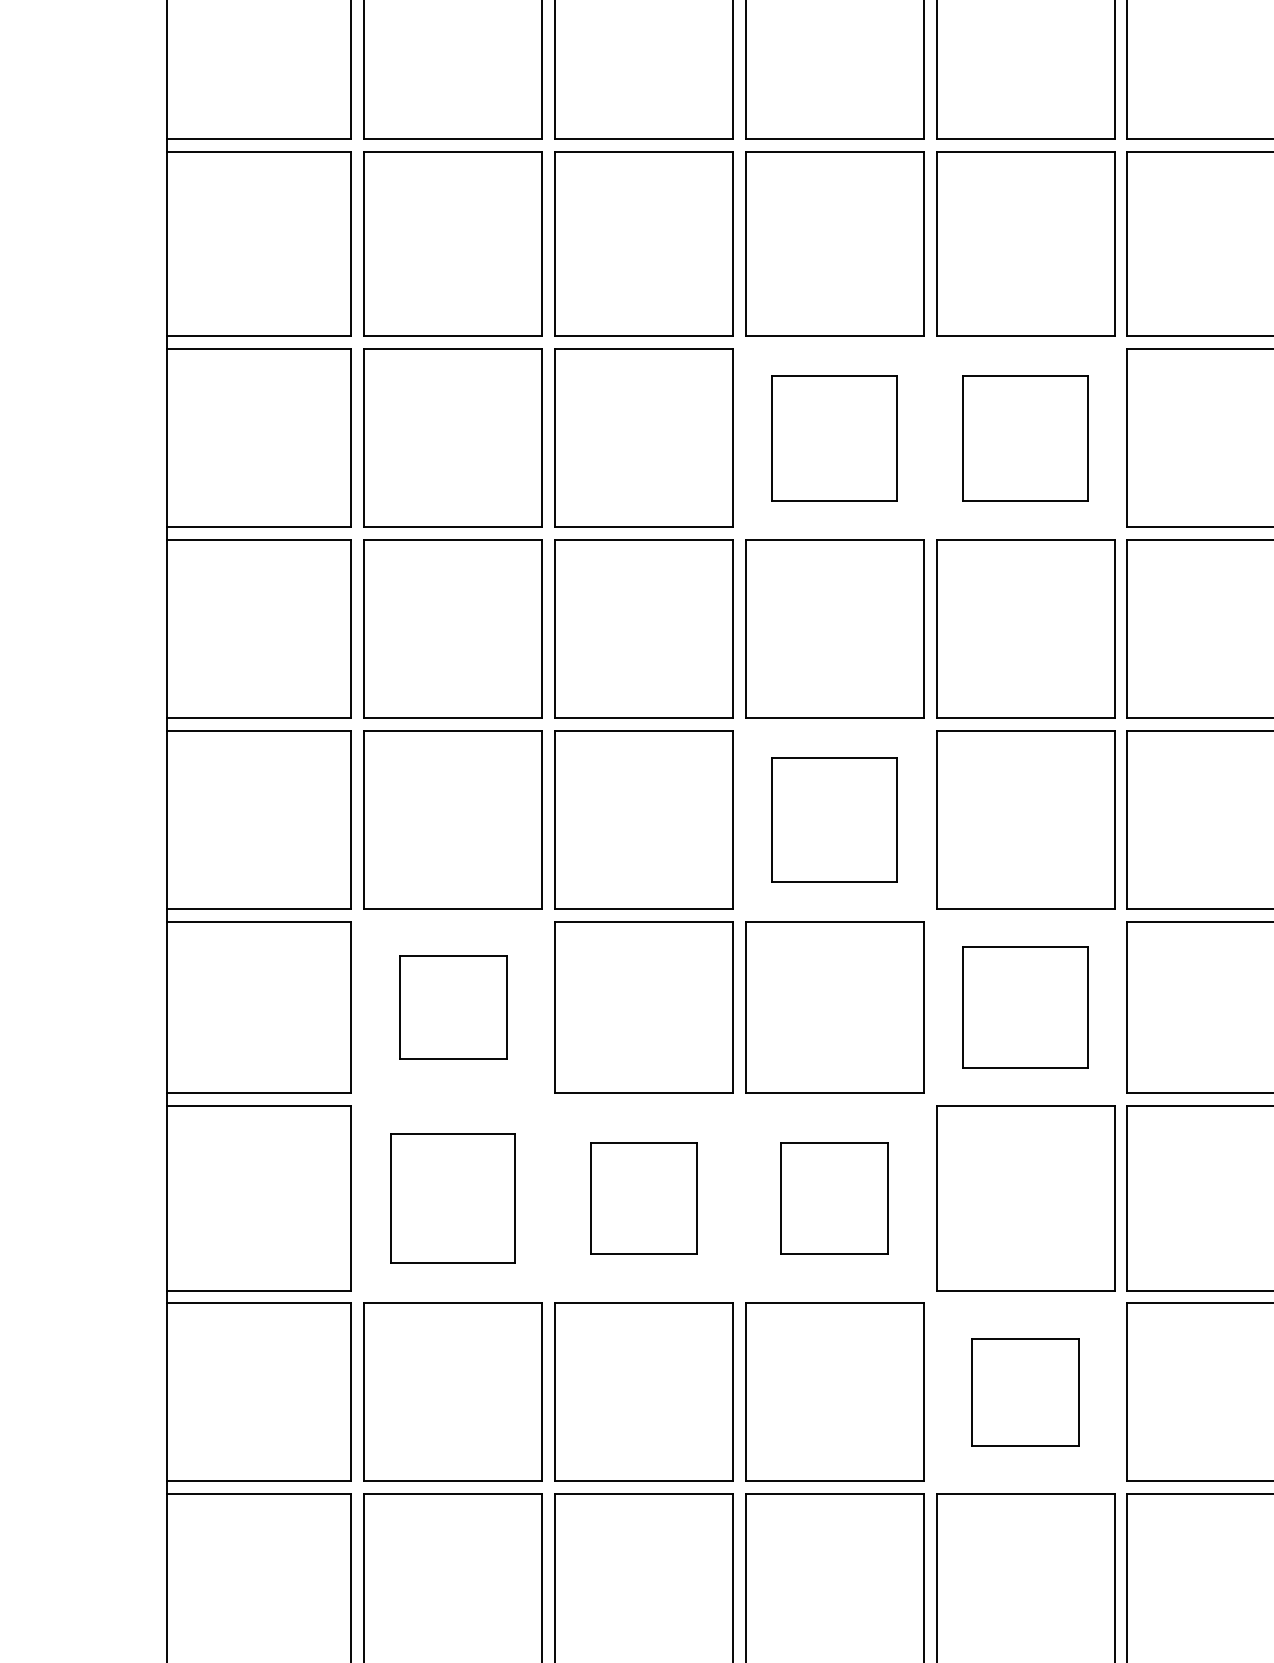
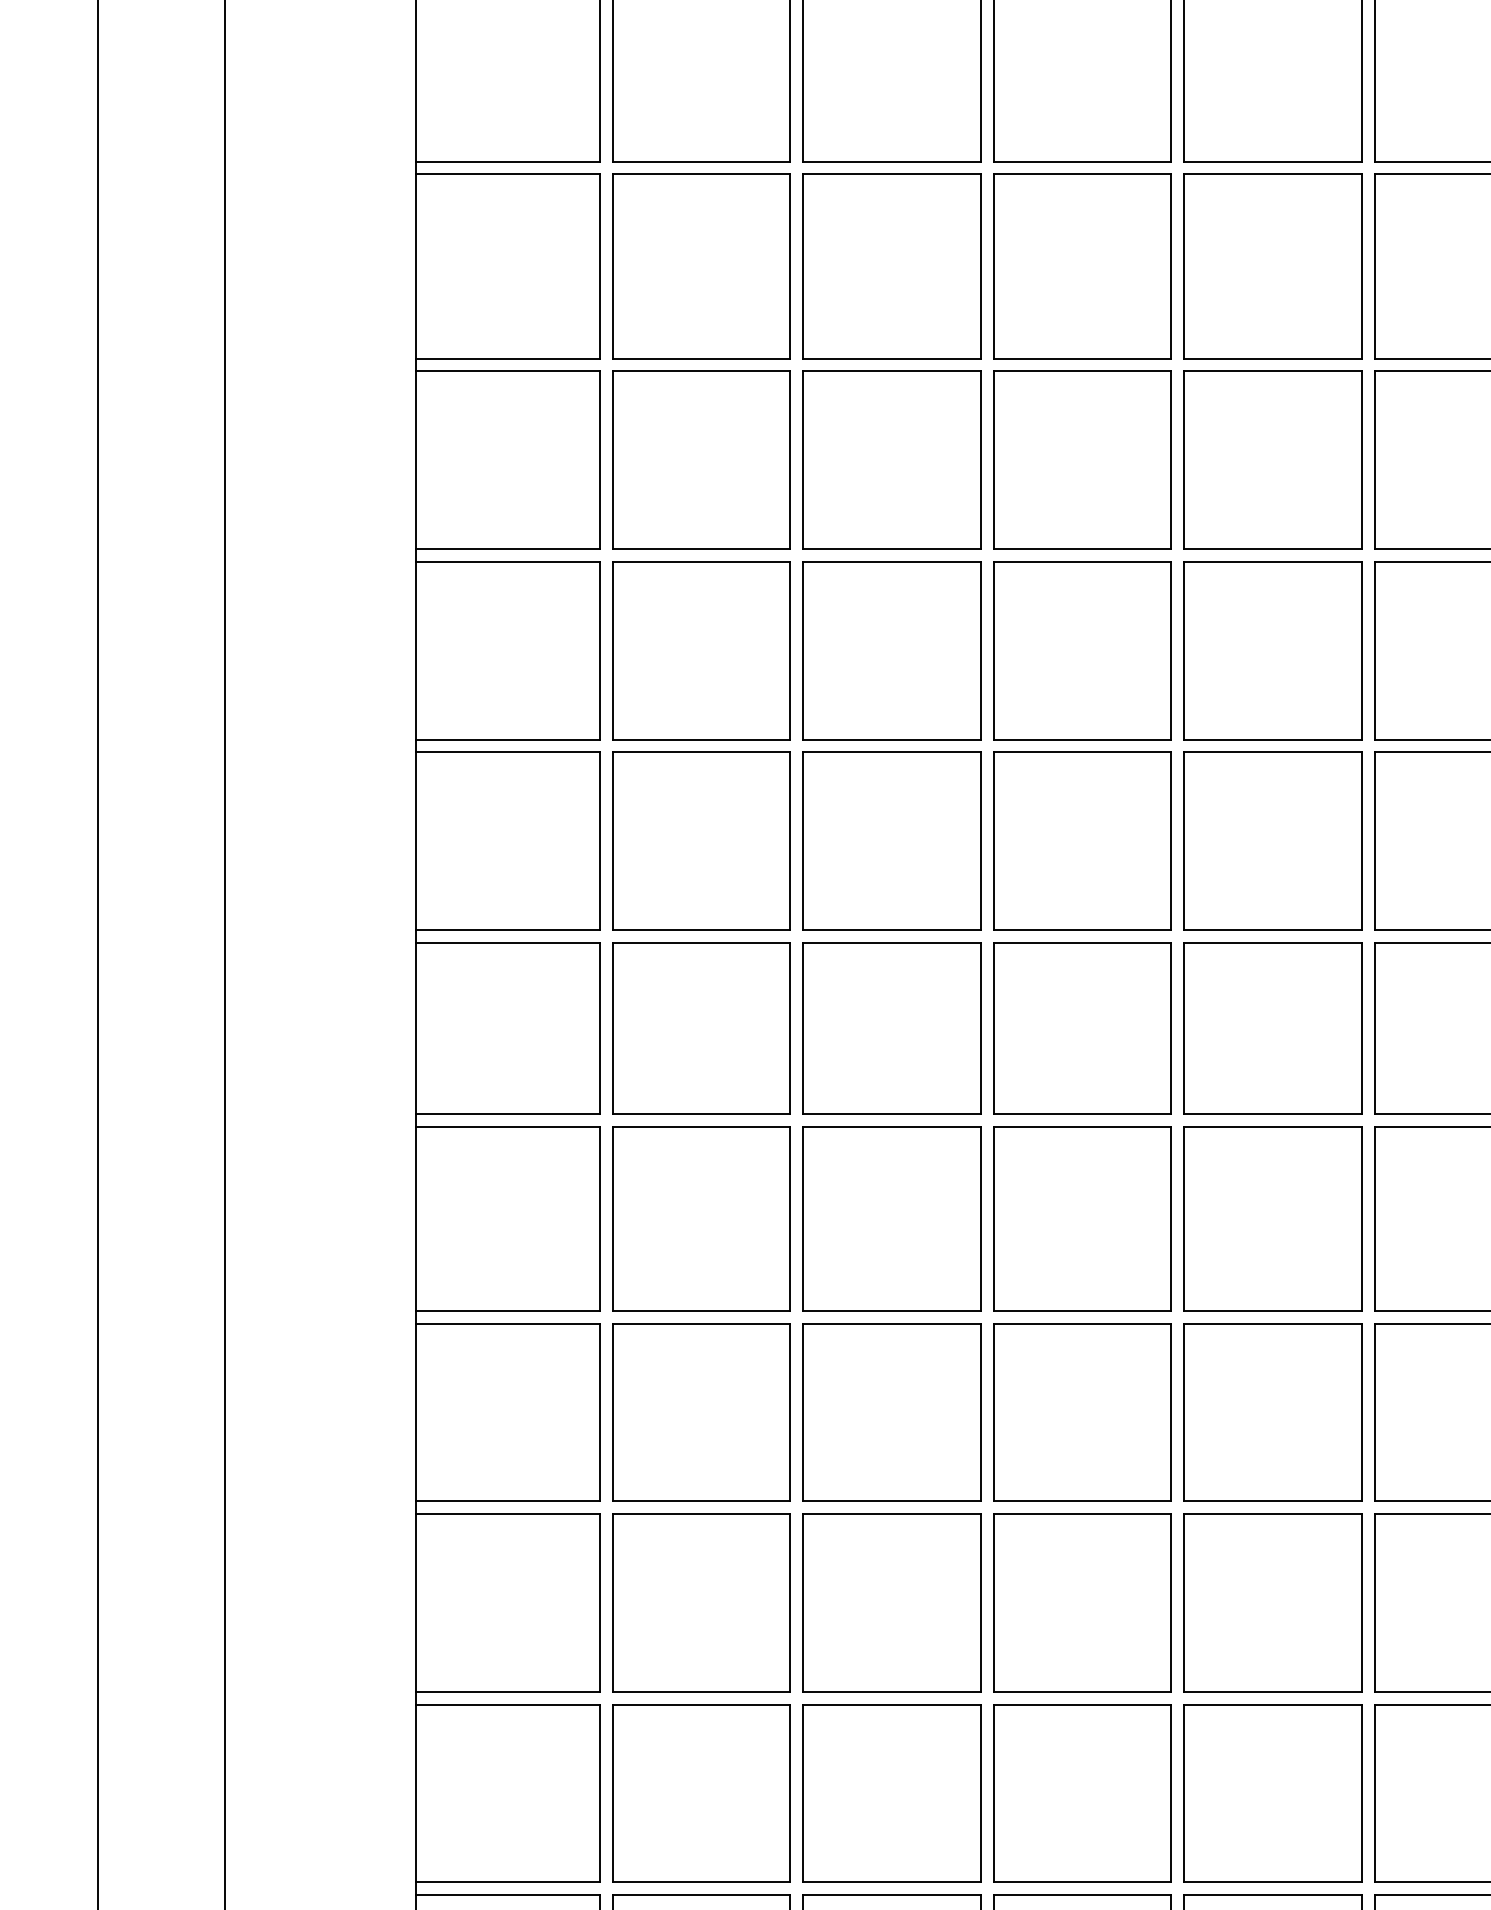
part: (834, 437) -> (1082, 459), size x1.43
part: (1025, 437) -> (1272, 459), size x1.43
part: (834, 819) -> (1082, 840), size x1.43
part: (453, 1007) -> (701, 1028), size x1.67
part: (1025, 1007) -> (1272, 1028), size x1.43
part: (453, 1197) -> (701, 1218), size x1.43
part: (643, 1197) -> (891, 1218), size x1.67
part: (834, 1197) -> (1082, 1218), size x1.67
part: (1025, 1392) -> (1272, 1412), size x1.67

